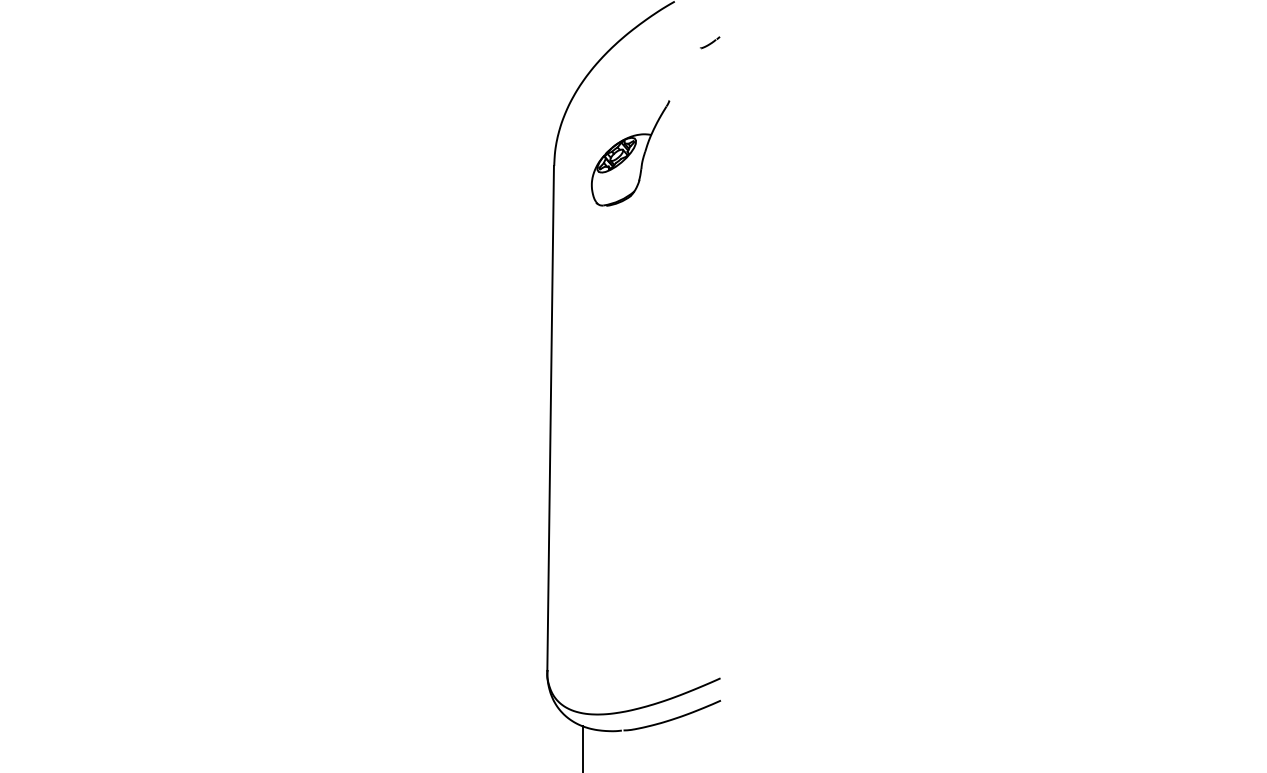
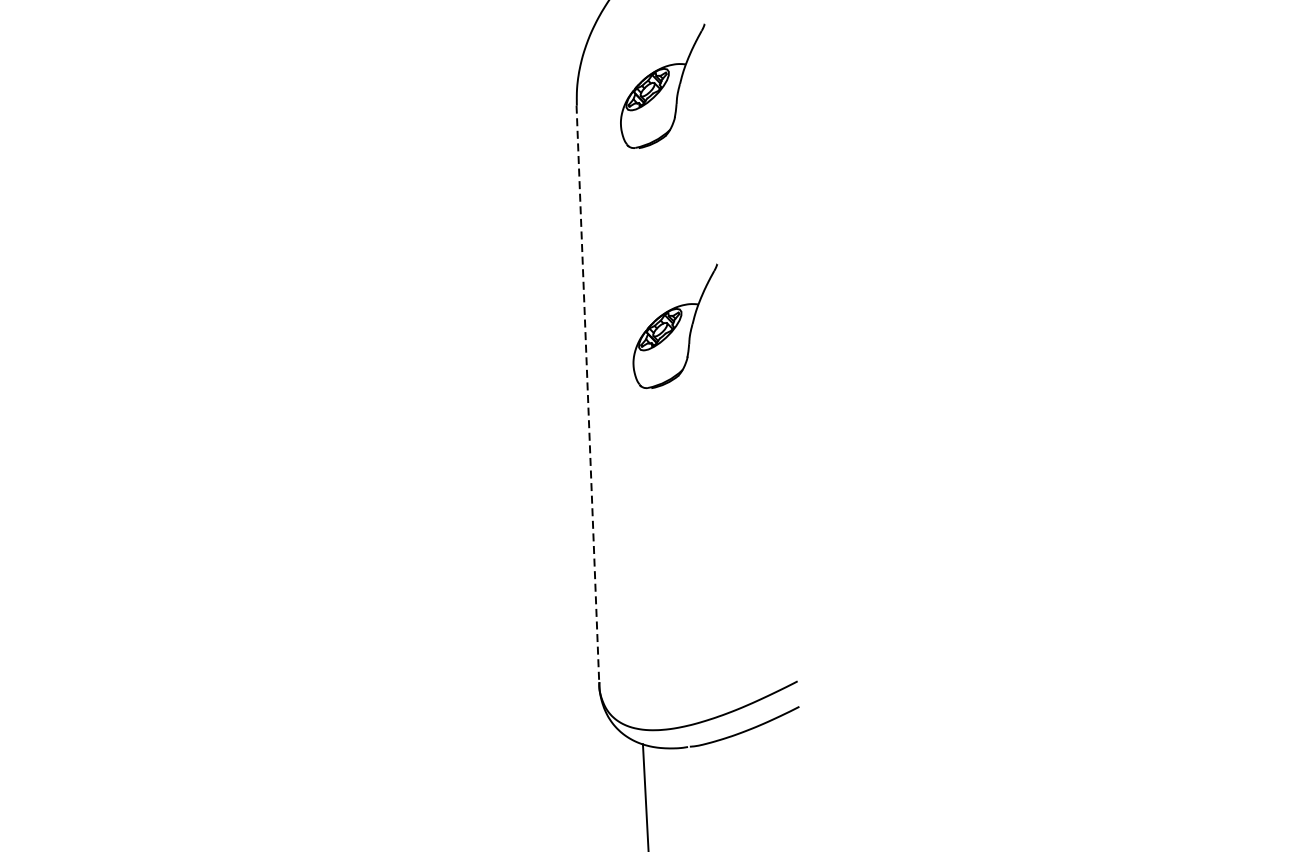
part: (630, 363) -> (675, 326), added
line: (550, 418) -> (587, 394), solid -> dashed

